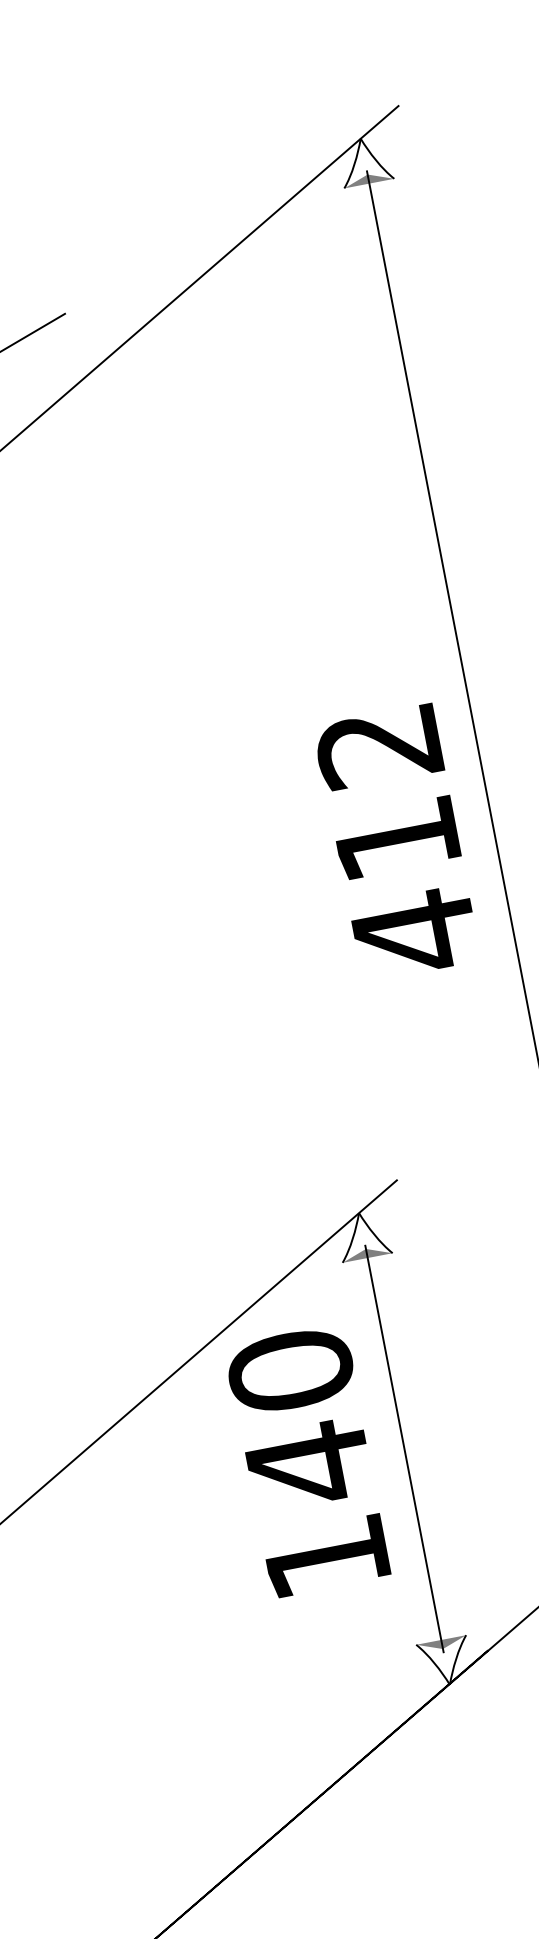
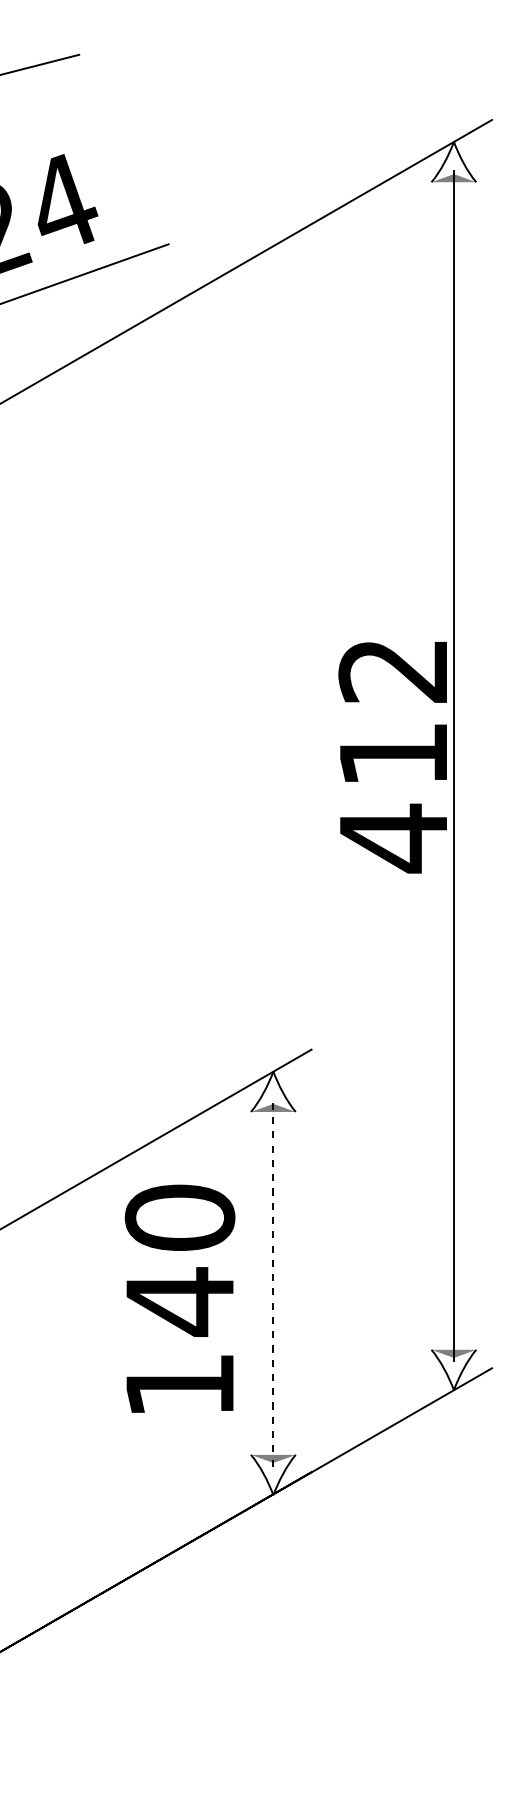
text: (396, 842) -> (392, 757), moved
line: (404, 1447) -> (273, 1282), solid -> dashed
text: (307, 1460) -> (179, 1298), moved

